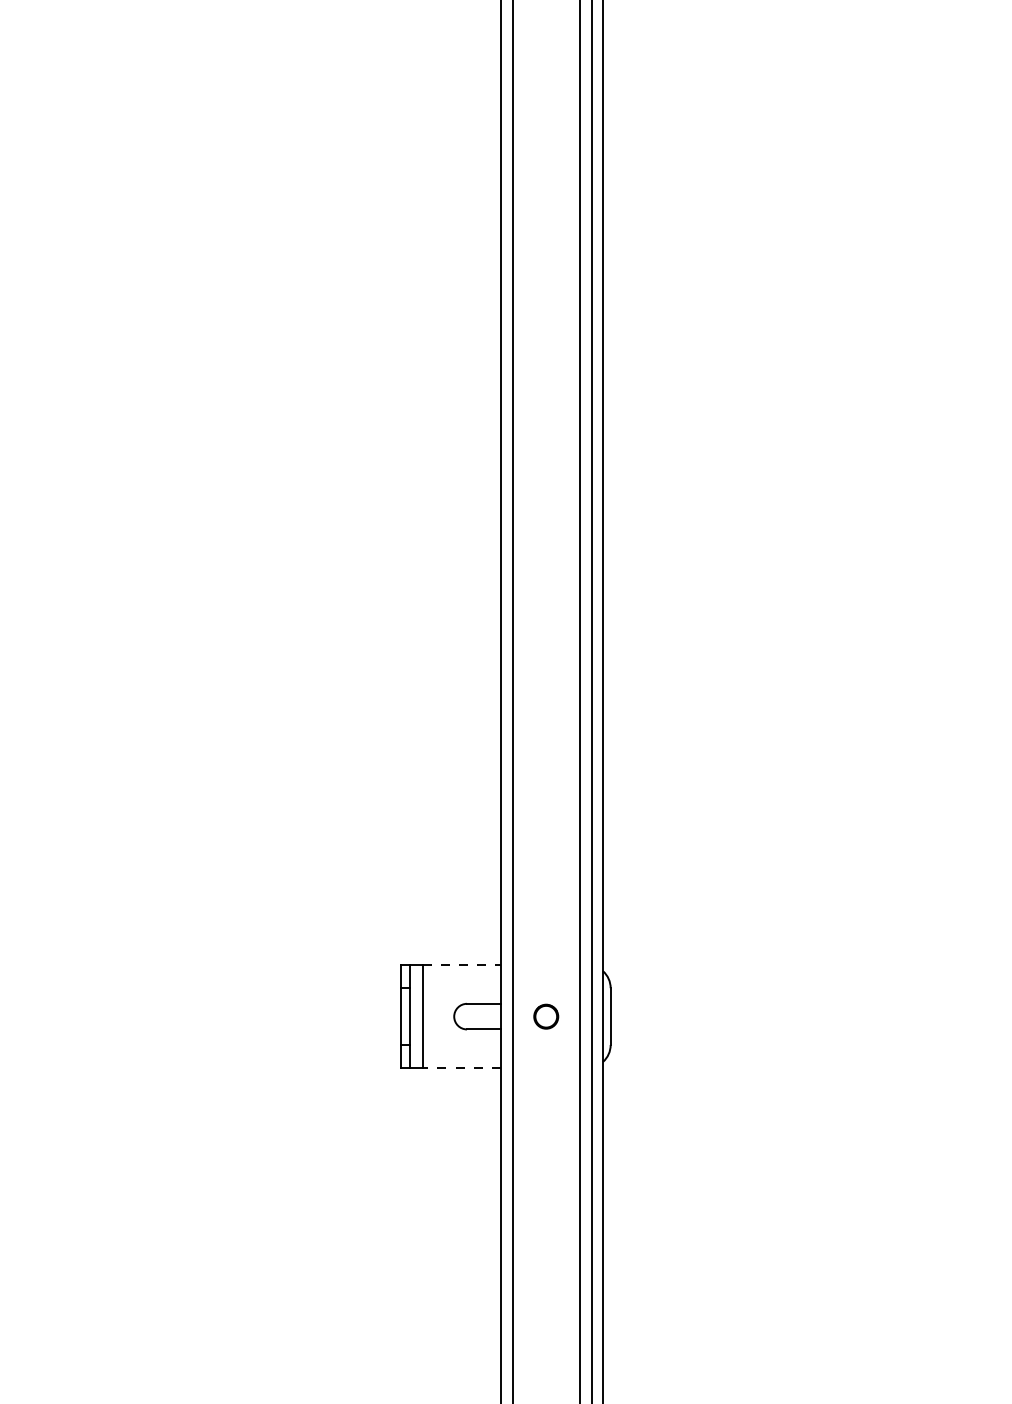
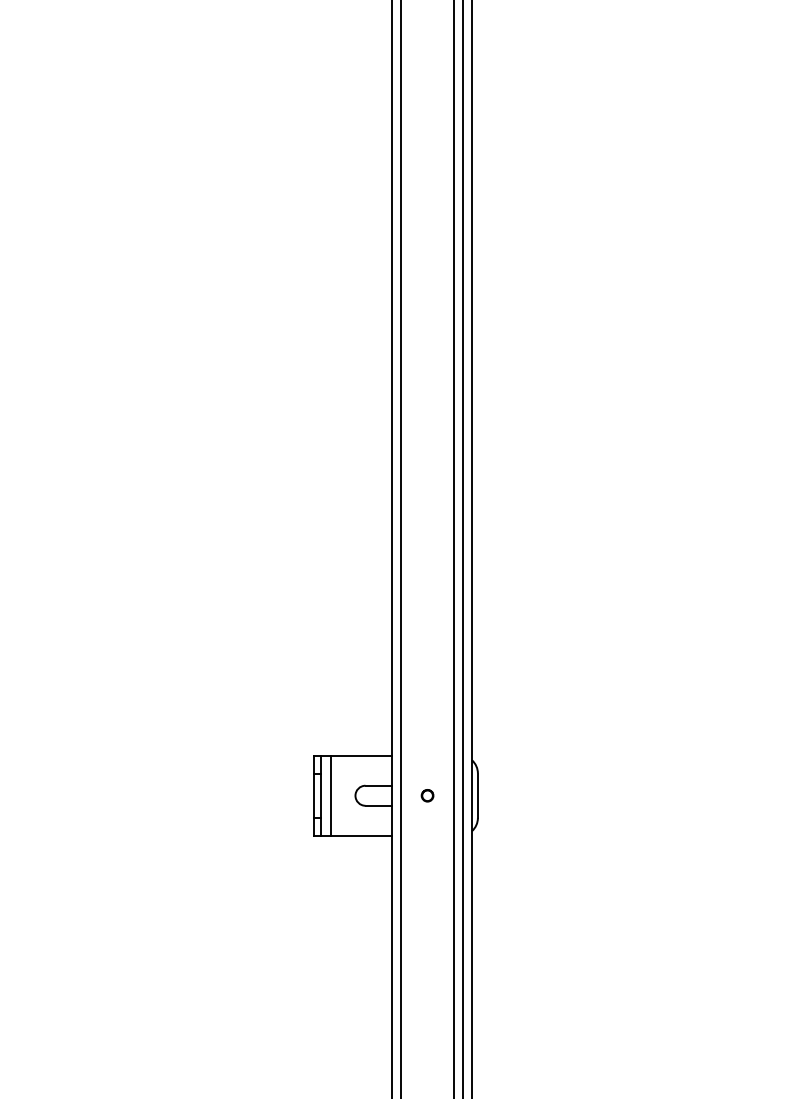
line: (462, 965) -> (361, 755), dashed -> solid
circle: (546, 1016) -> (427, 795), size x0.62
line: (461, 1067) -> (361, 835), dashed -> solid

